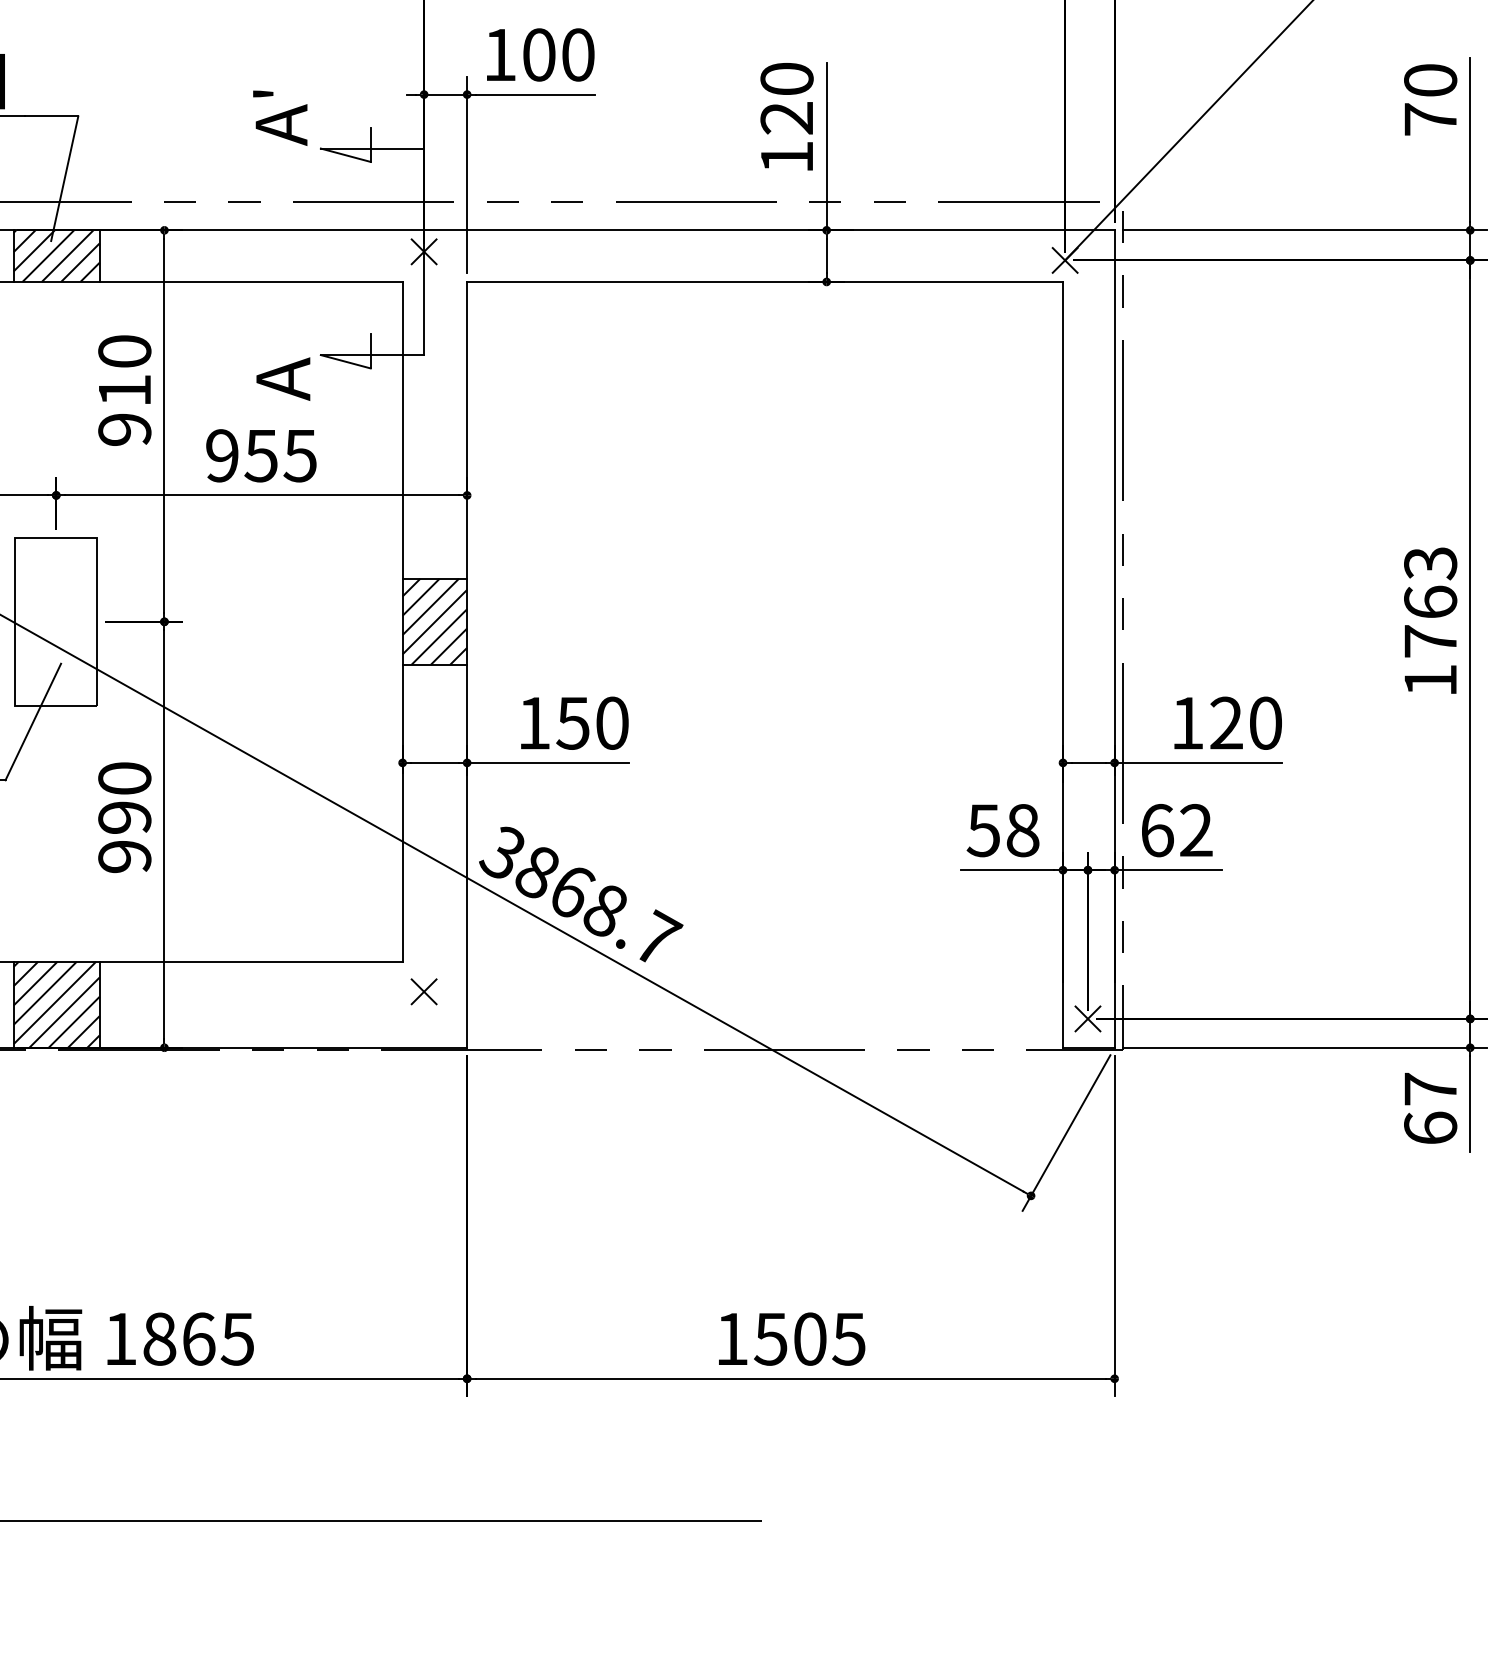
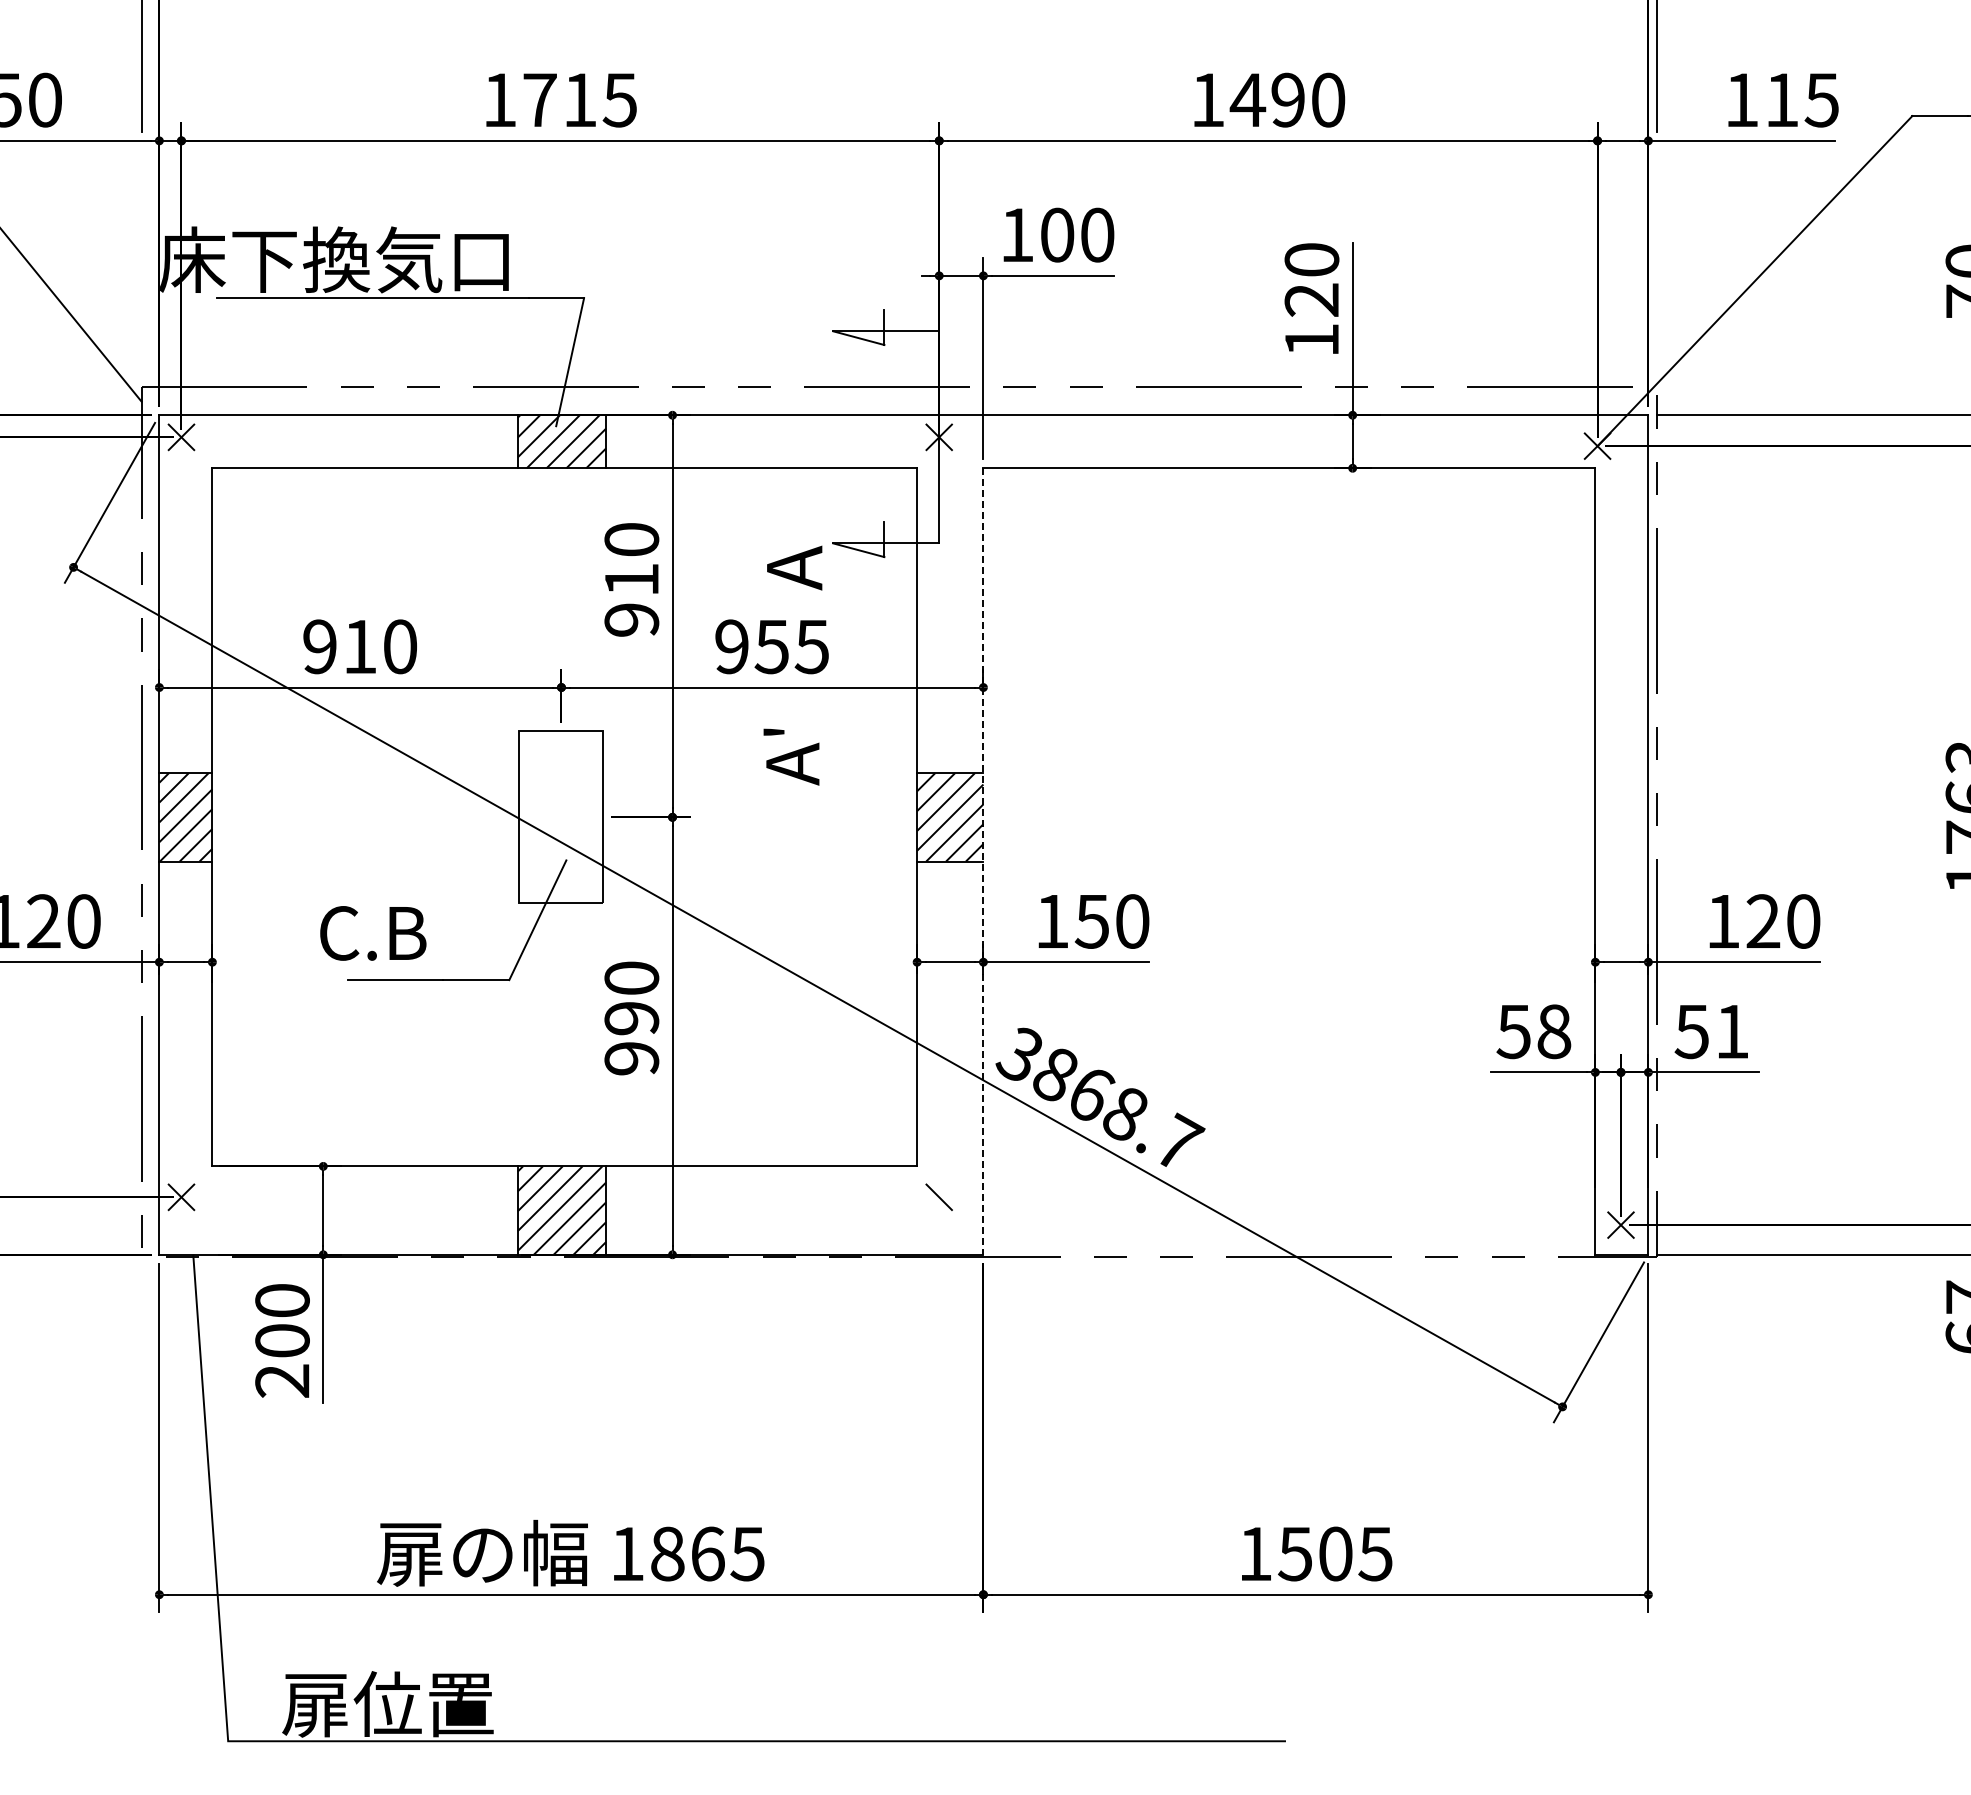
text: (280, 117) -> (791, 756), moved
line: (467, 665) -> (983, 862), solid -> dashed
text: (1176, 830) -> (1711, 1031), 62 -> 51
line: (423, 992) -> (938, 1197), removed

